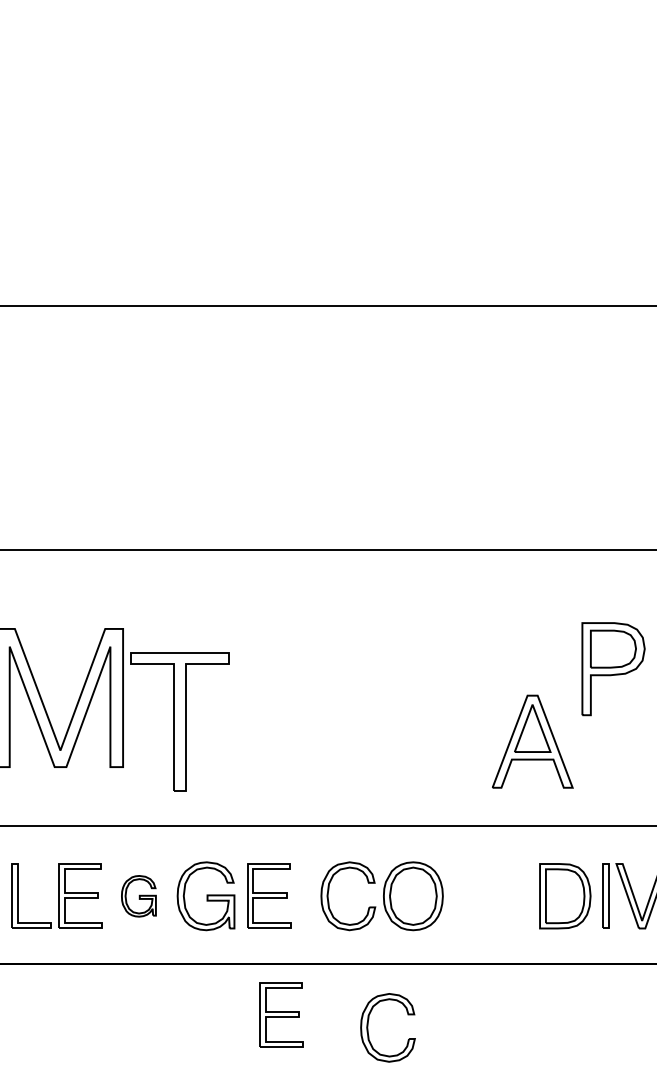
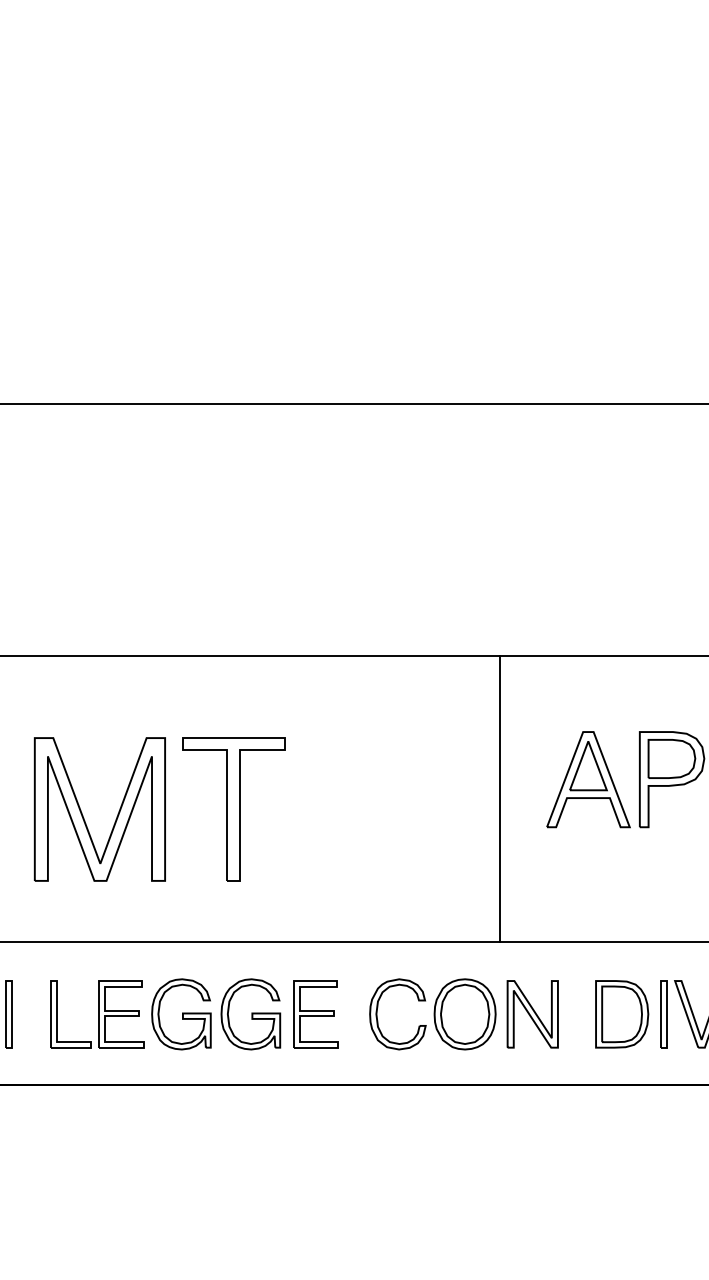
line: (447, 688) -> (500, 799), added
part: (179, 722) -> (233, 809), moved
part: (532, 741) -> (588, 779), moved
part: (138, 896) -> (181, 1014), size x1.67
part: (478, 896) -> (532, 1014), added
part: (281, 1015) -> (328, 1137), removed
part: (369, 1033) -> (419, 1156), removed

